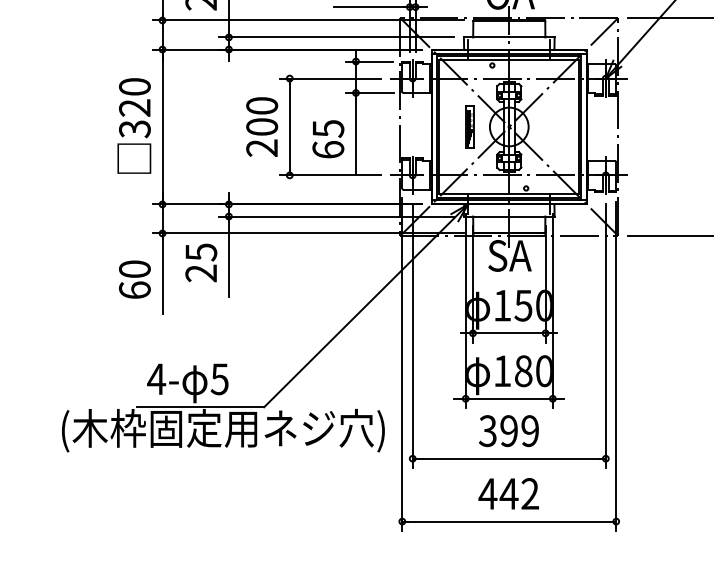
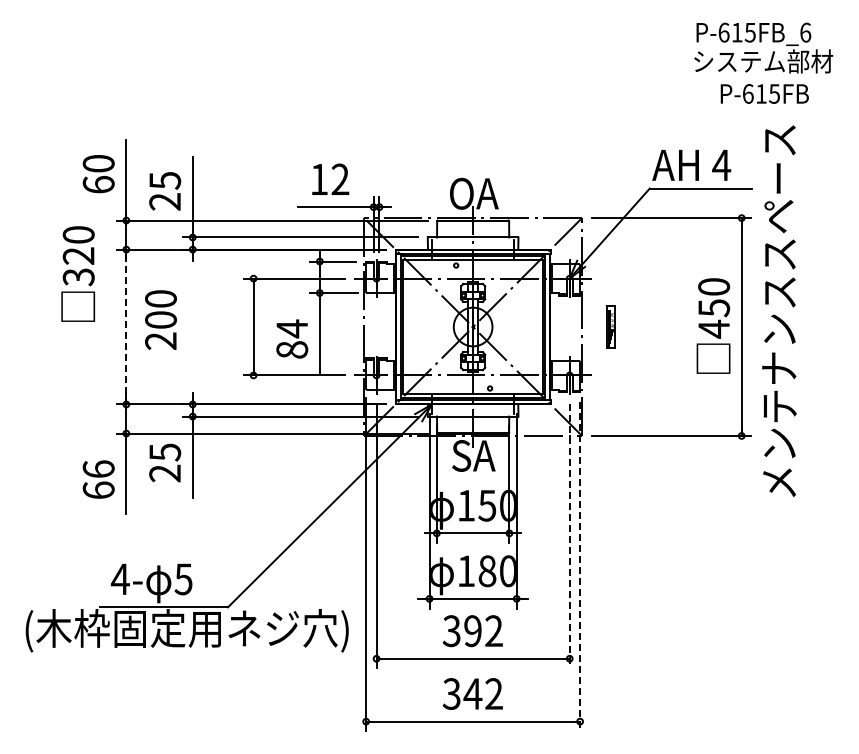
text: (134, 125) -> (78, 273), moved
text: (261, 126) -> (160, 319), moved
part: (469, 126) -> (610, 326), moved
line: (162, 127) -> (126, 327), solid -> dashed
text: (328, 138) -> (292, 338), 65 -> 84
text: (134, 268) -> (98, 468), 60 -> 66
line: (605, 336) -> (569, 536), solid -> dashed
line: (616, 366) -> (580, 566), solid -> dashed
text: (529, 431) -> (493, 631), 399 -> 392
text: (487, 493) -> (451, 693), 442 -> 342

